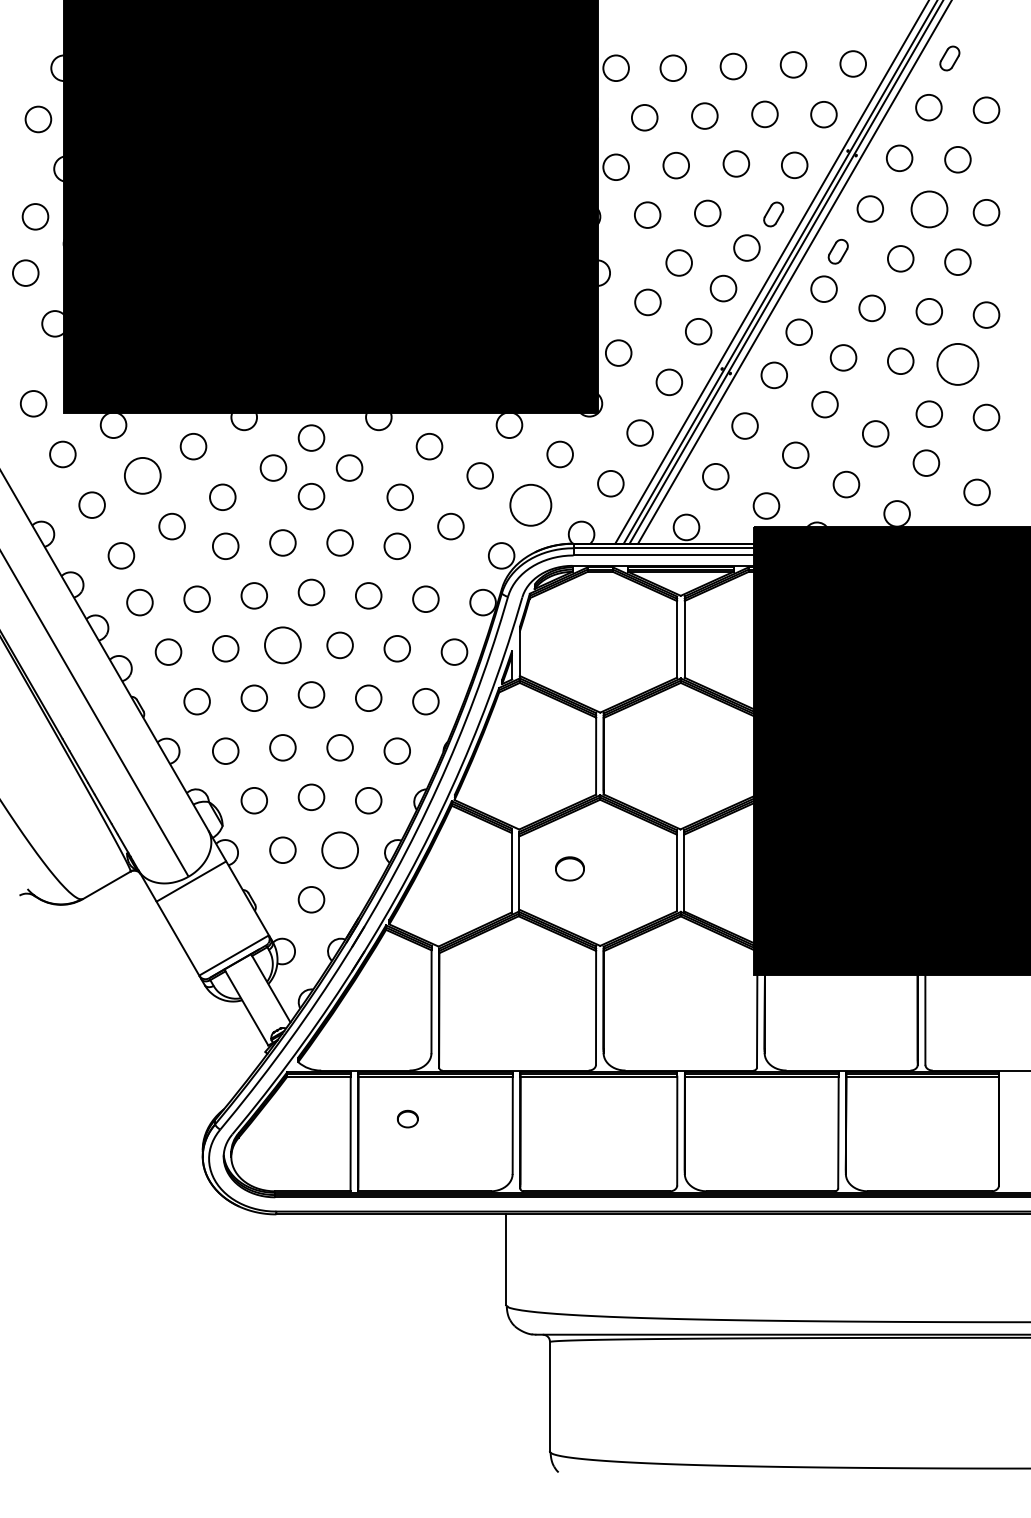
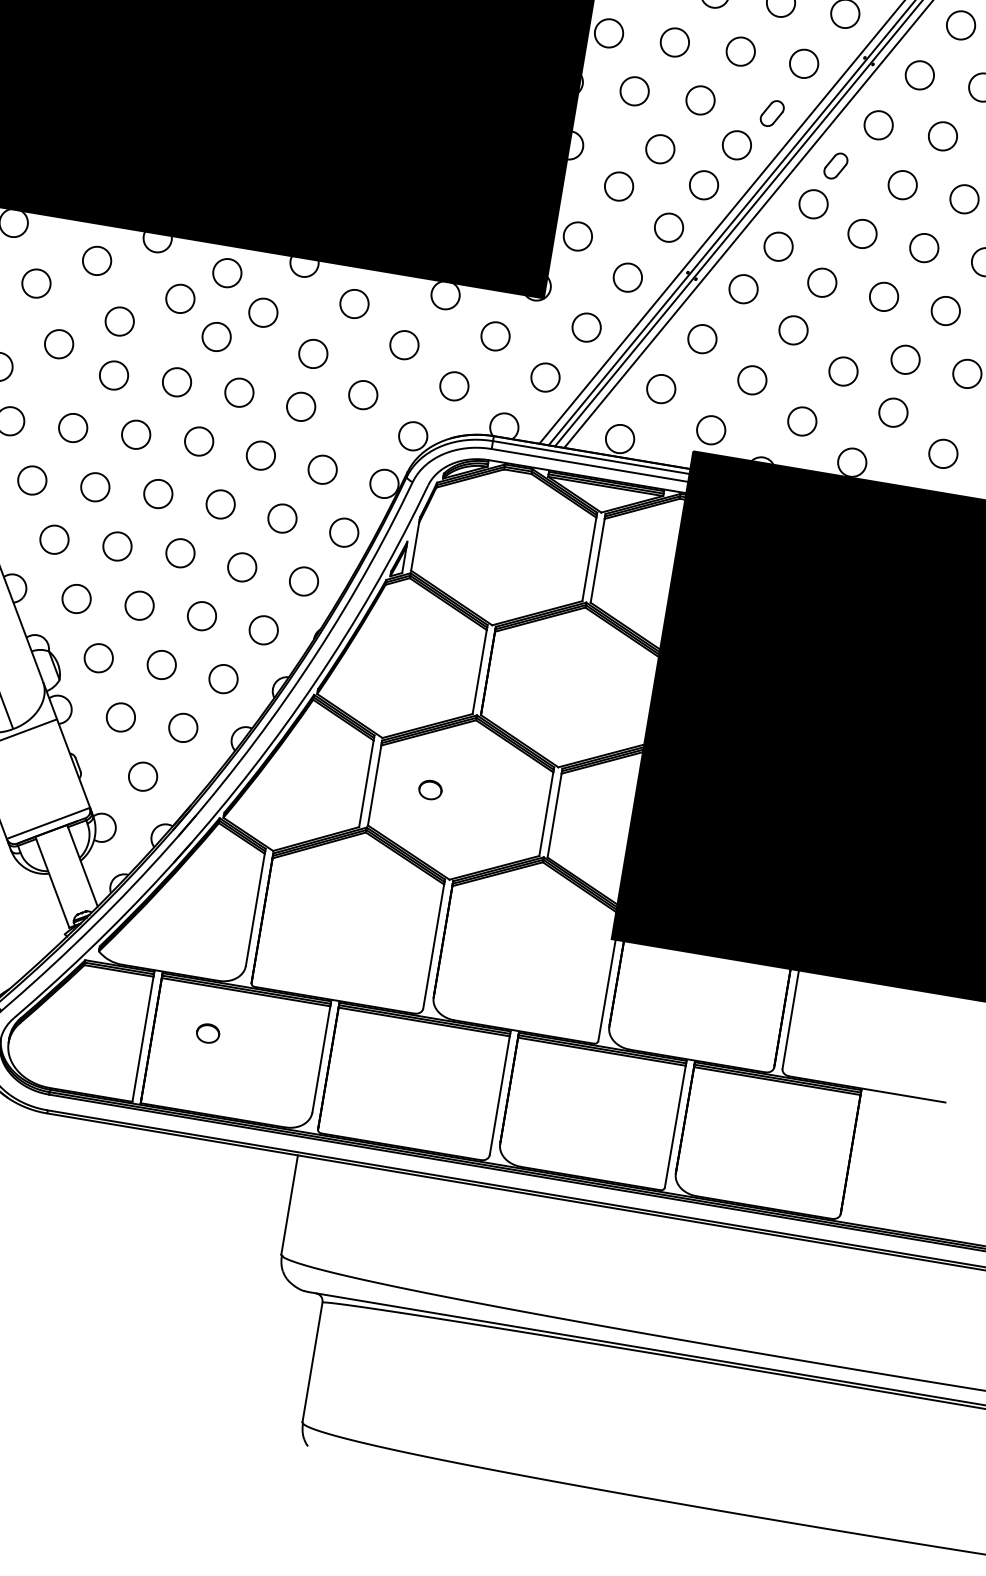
circle: (928, 208) -> (942, 135), size x0.71
circle: (957, 364) -> (945, 310), size x0.62
circle: (142, 475) -> (36, 283), size x0.71
circle: (530, 504) -> (454, 385), size x0.62
circle: (282, 645) -> (157, 494), size x0.71
circle: (339, 849) -> (182, 726), size x0.71
part: (569, 868) -> (430, 789), size x0.71

